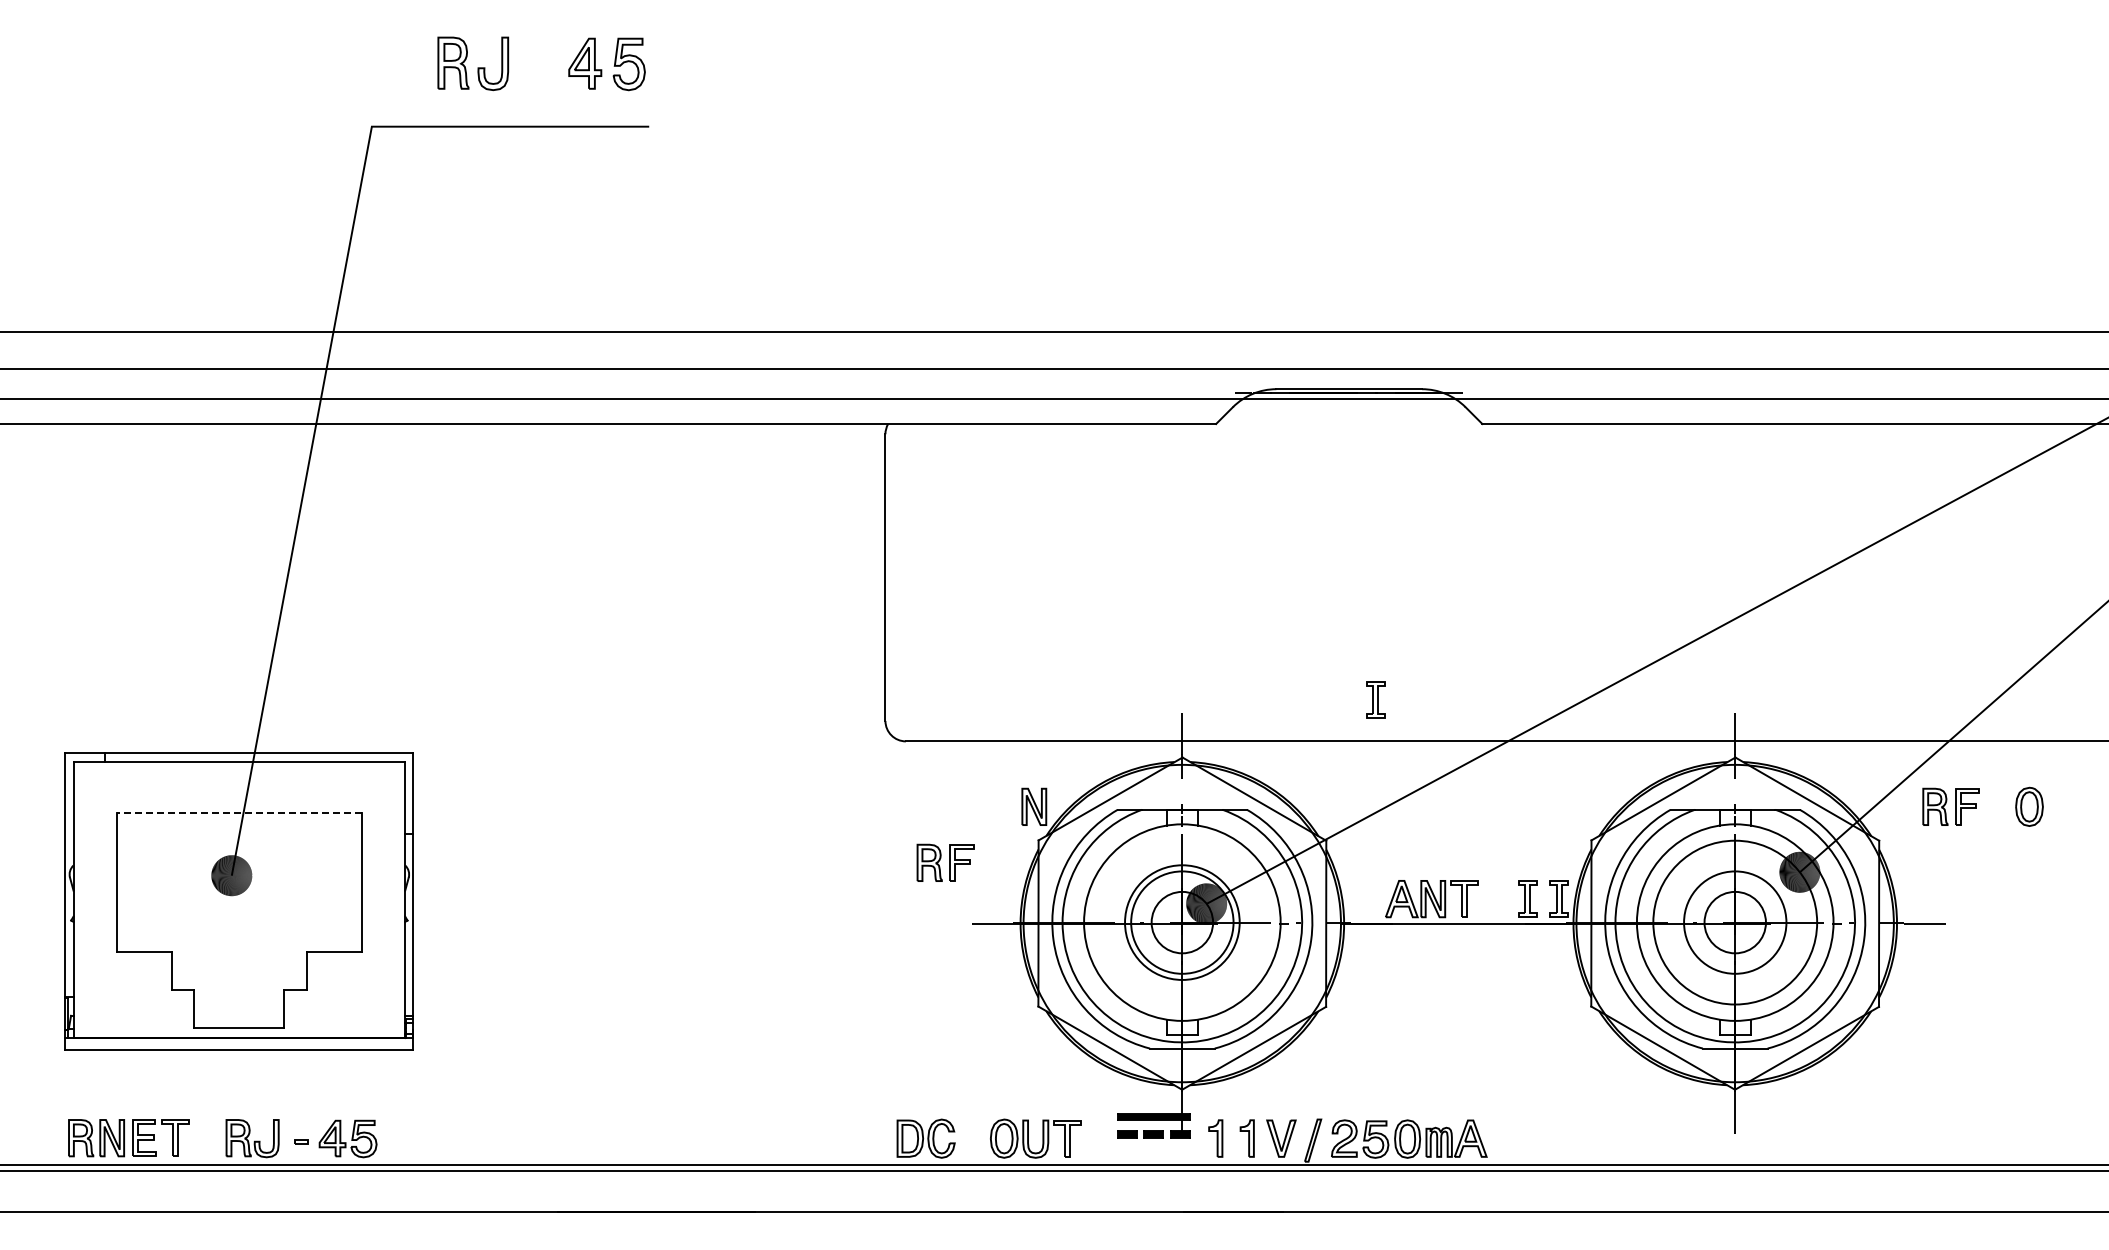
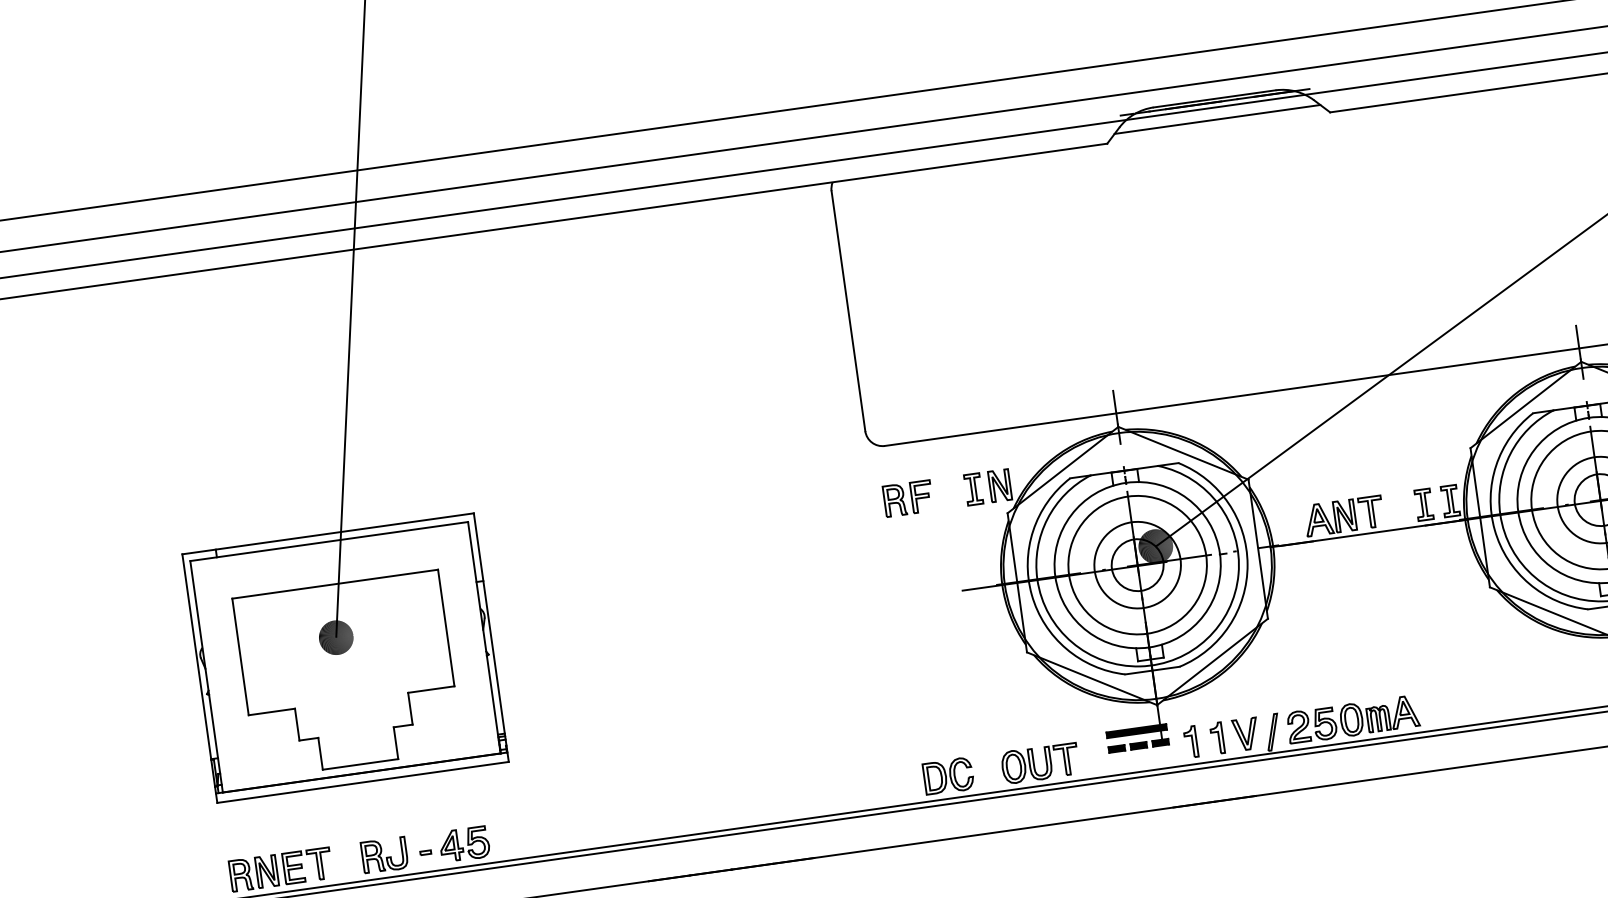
line: (1349, 413) -> (1217, 119), added
part: (1375, 699) -> (973, 489), moved
line: (239, 812) -> (335, 583), dashed -> solid
part: (945, 862) -> (908, 498), moved
circle: (1182, 922) -> (1137, 565), size x1.43

